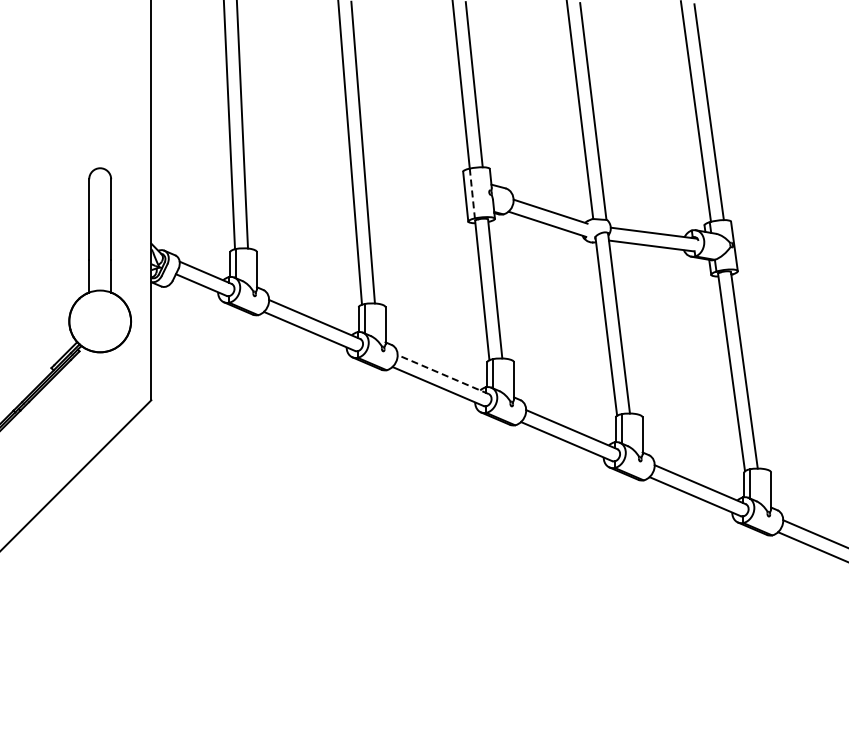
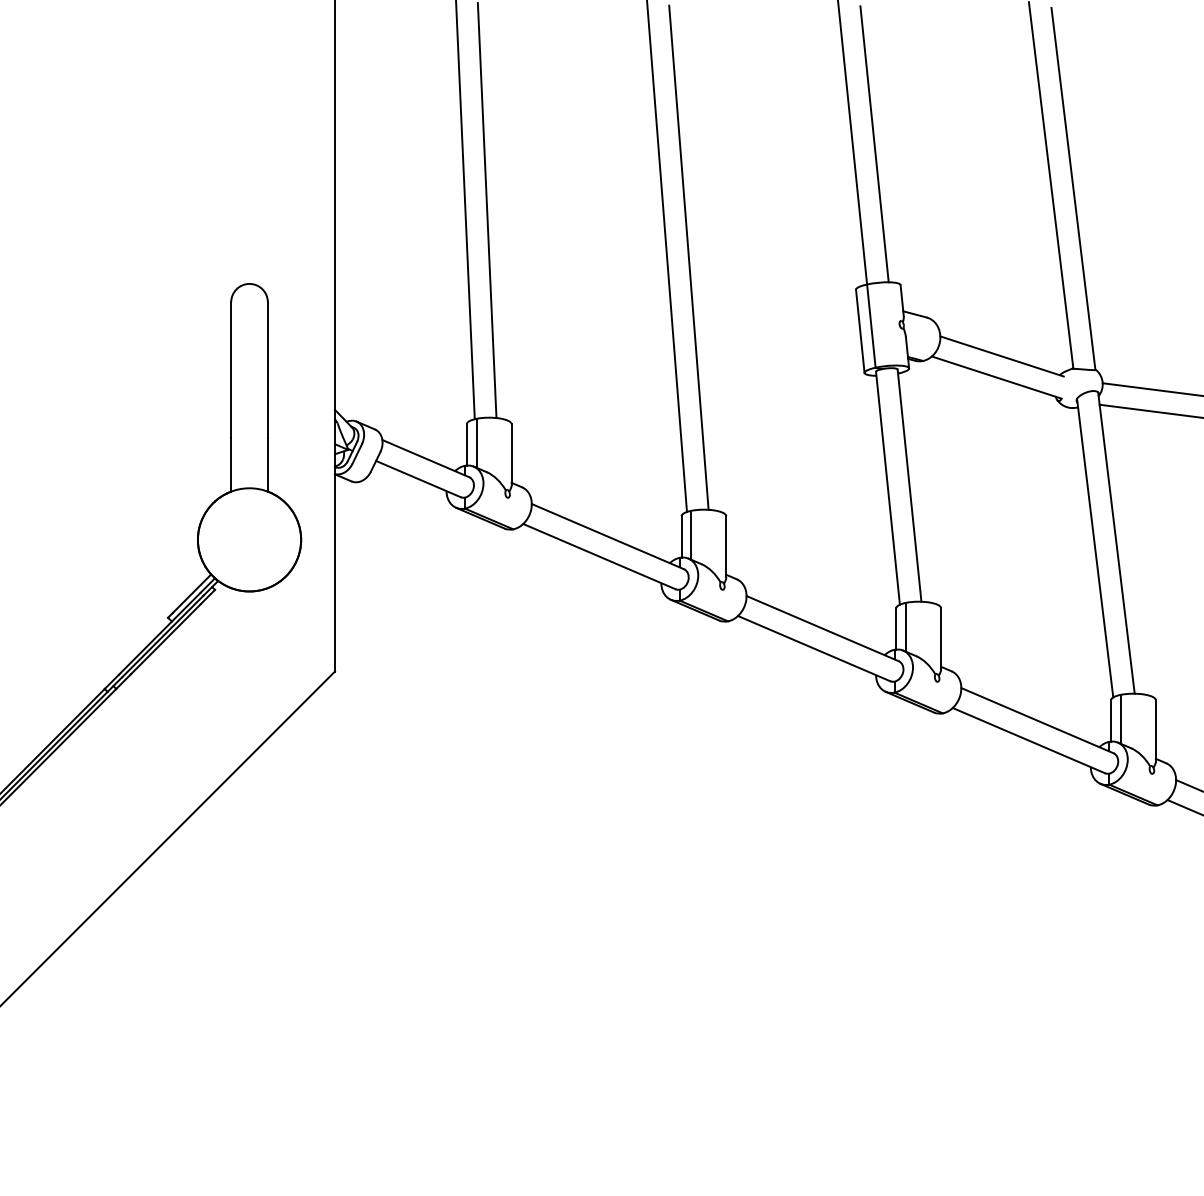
line: (472, 194) -> (871, 327), dashed -> solid
line: (443, 374) -> (823, 628), dashed -> solid

